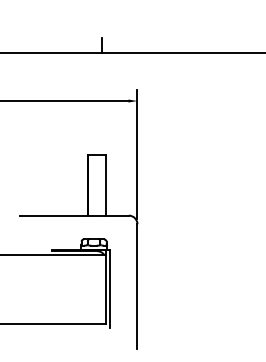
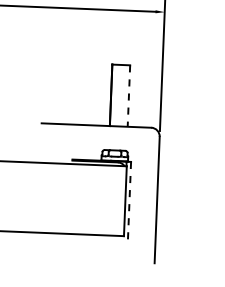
line: (105, 185) -> (128, 96), solid -> dashed
line: (110, 289) -> (129, 201), solid -> dashed

